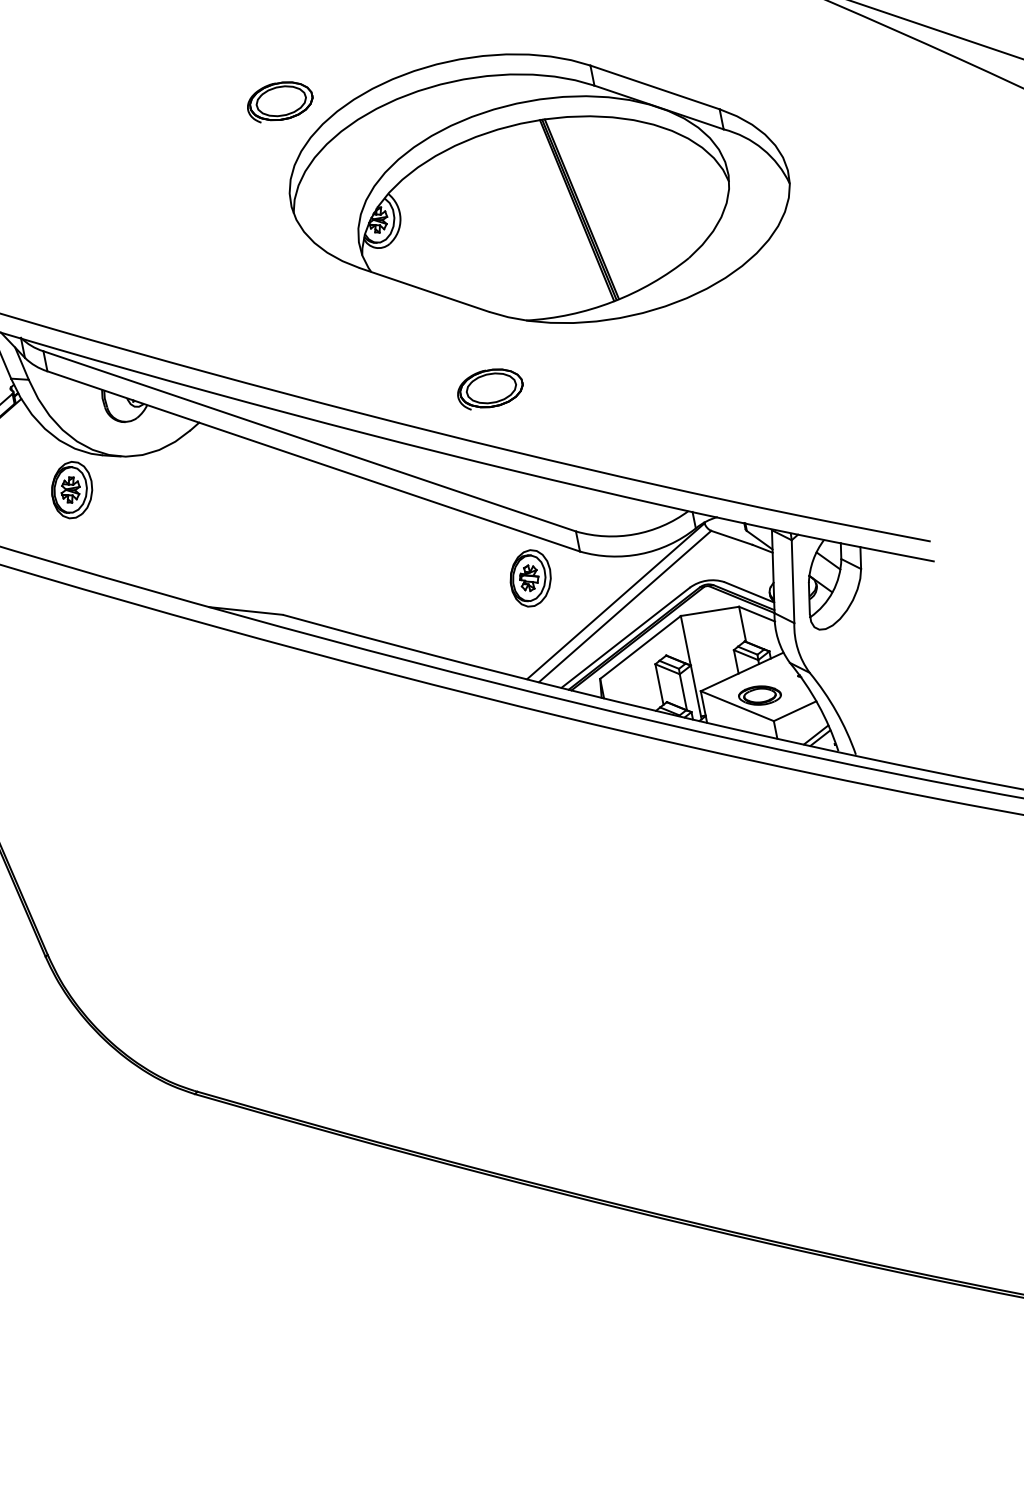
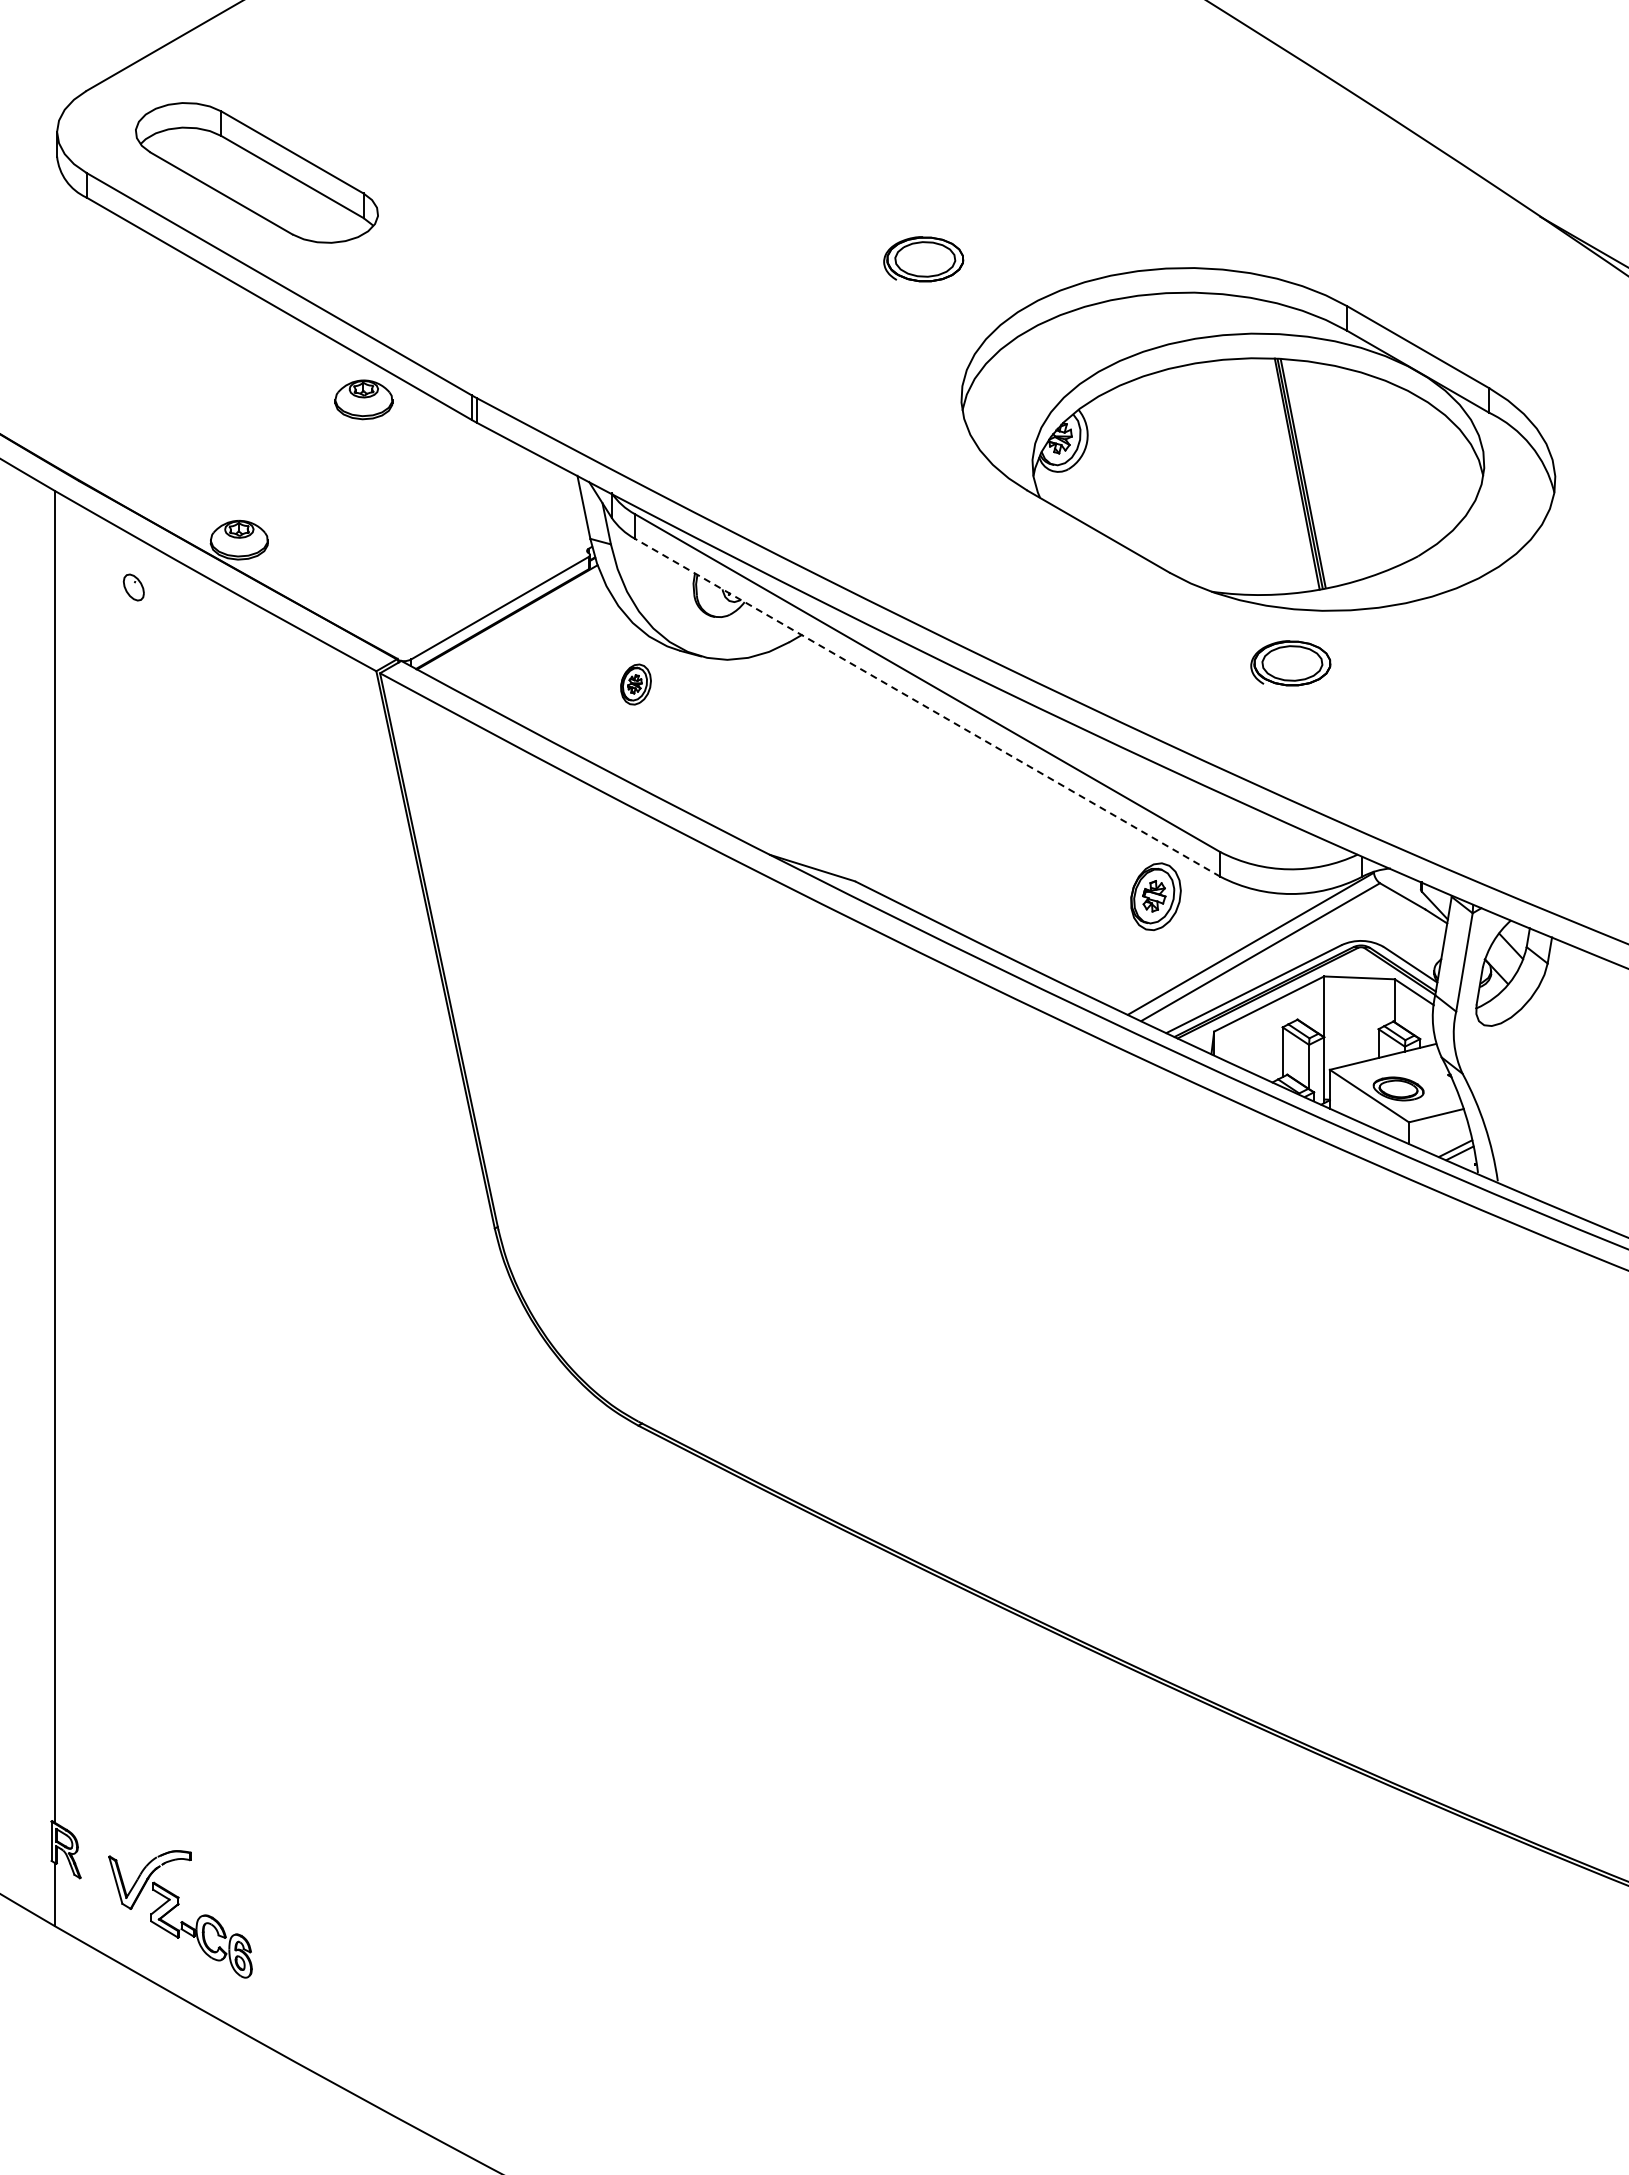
part: (279, 101) -> (923, 259), moved
part: (489, 388) -> (1290, 663), moved
line: (313, 461) -> (927, 707), solid -> dashed
part: (71, 490) -> (635, 684), size x0.6

